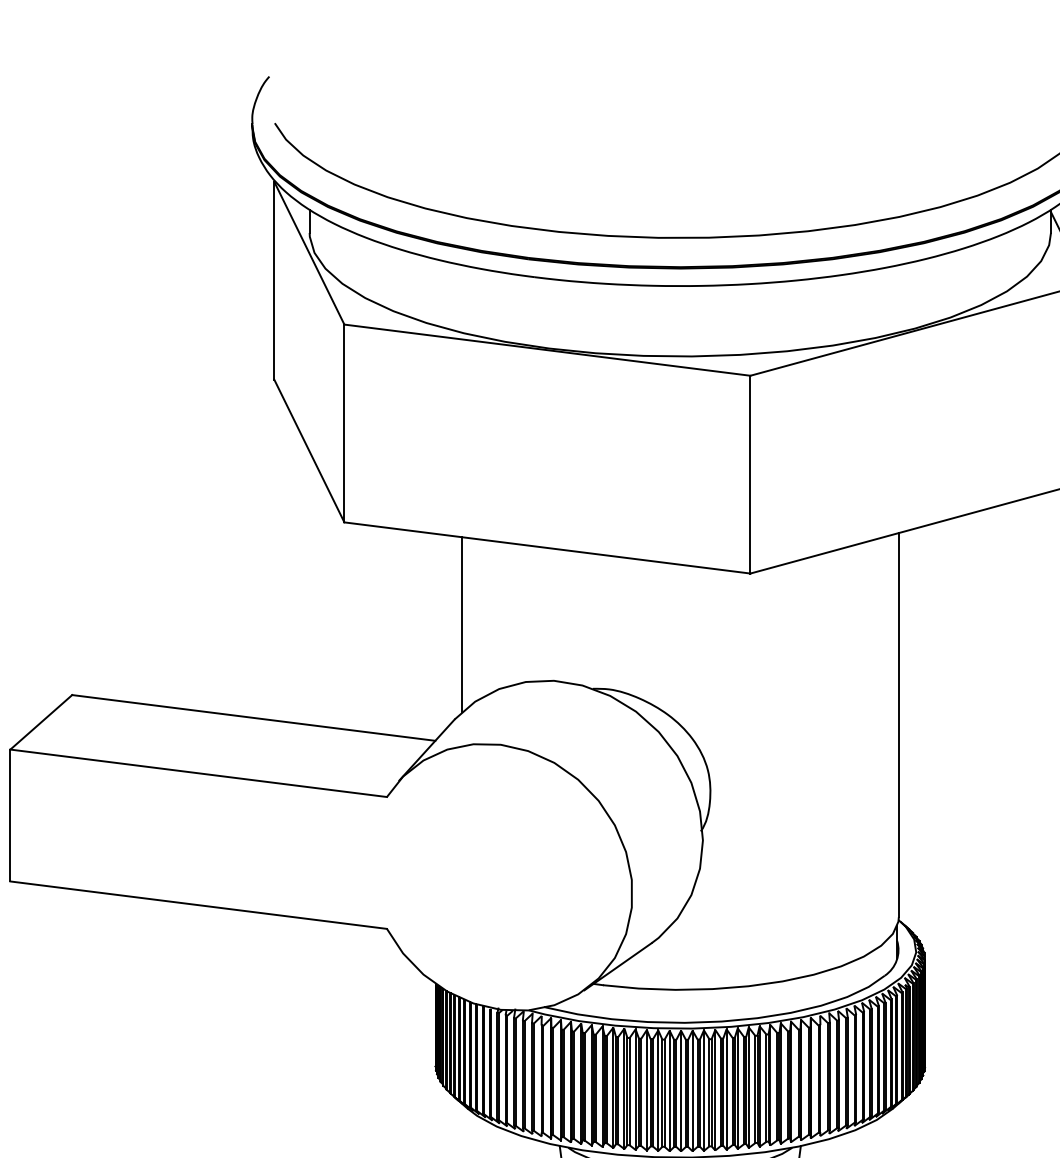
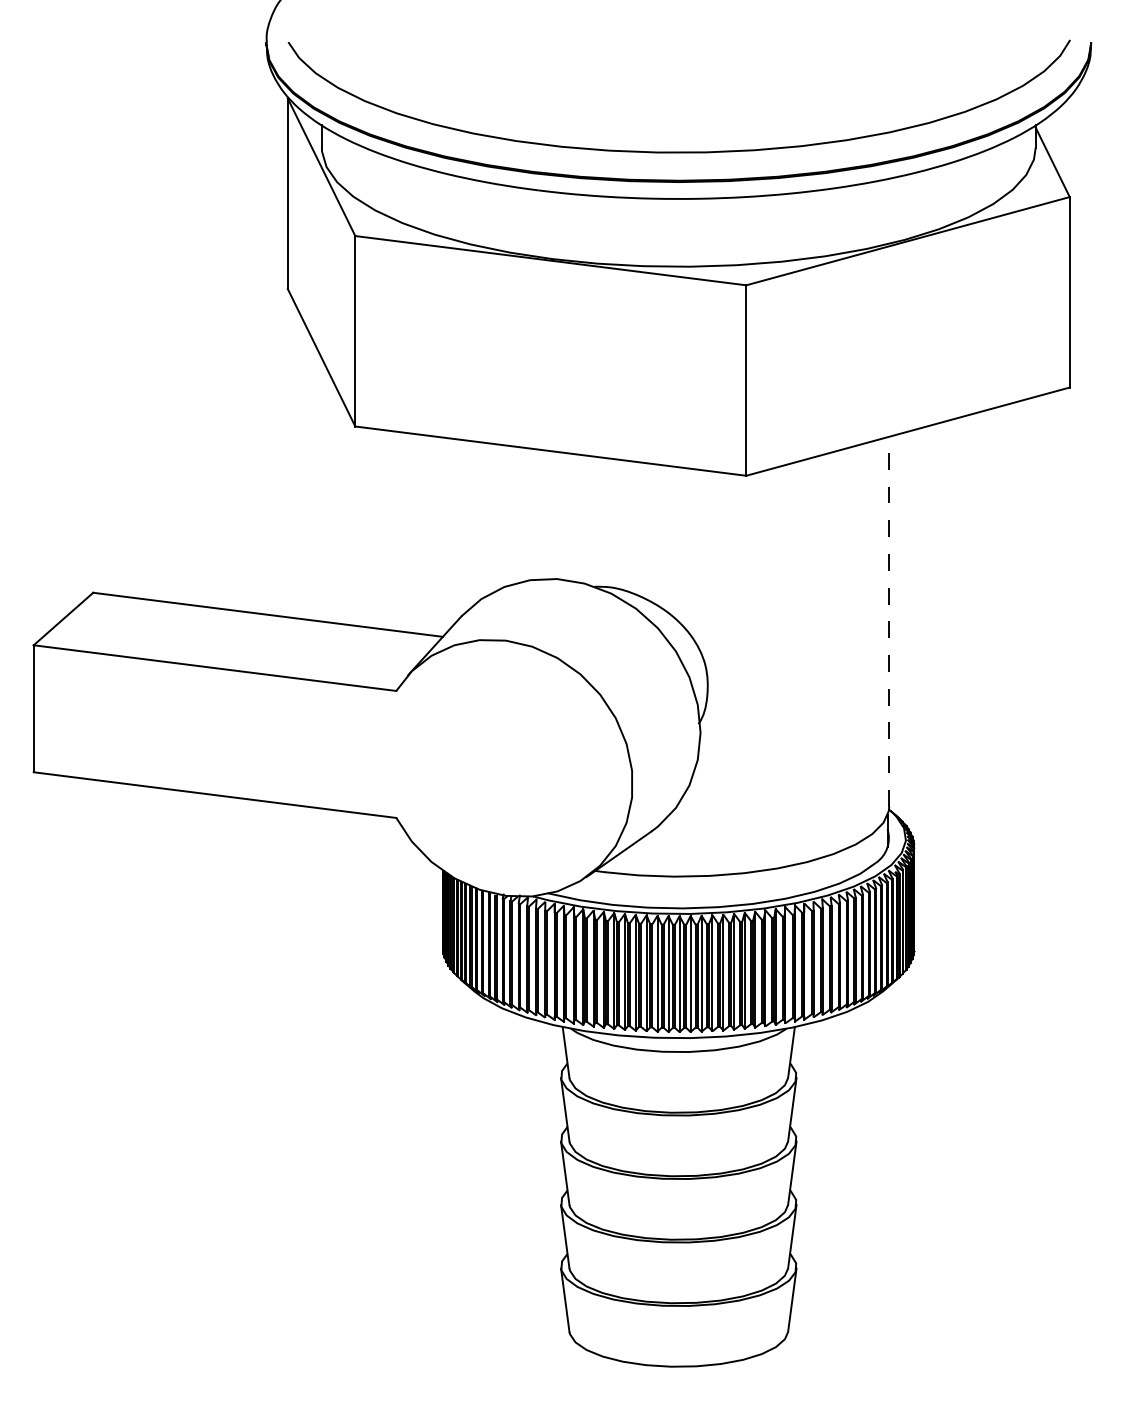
line: (461, 624) -> (468, 524), removed
line: (899, 724) -> (889, 621), solid -> dashed

